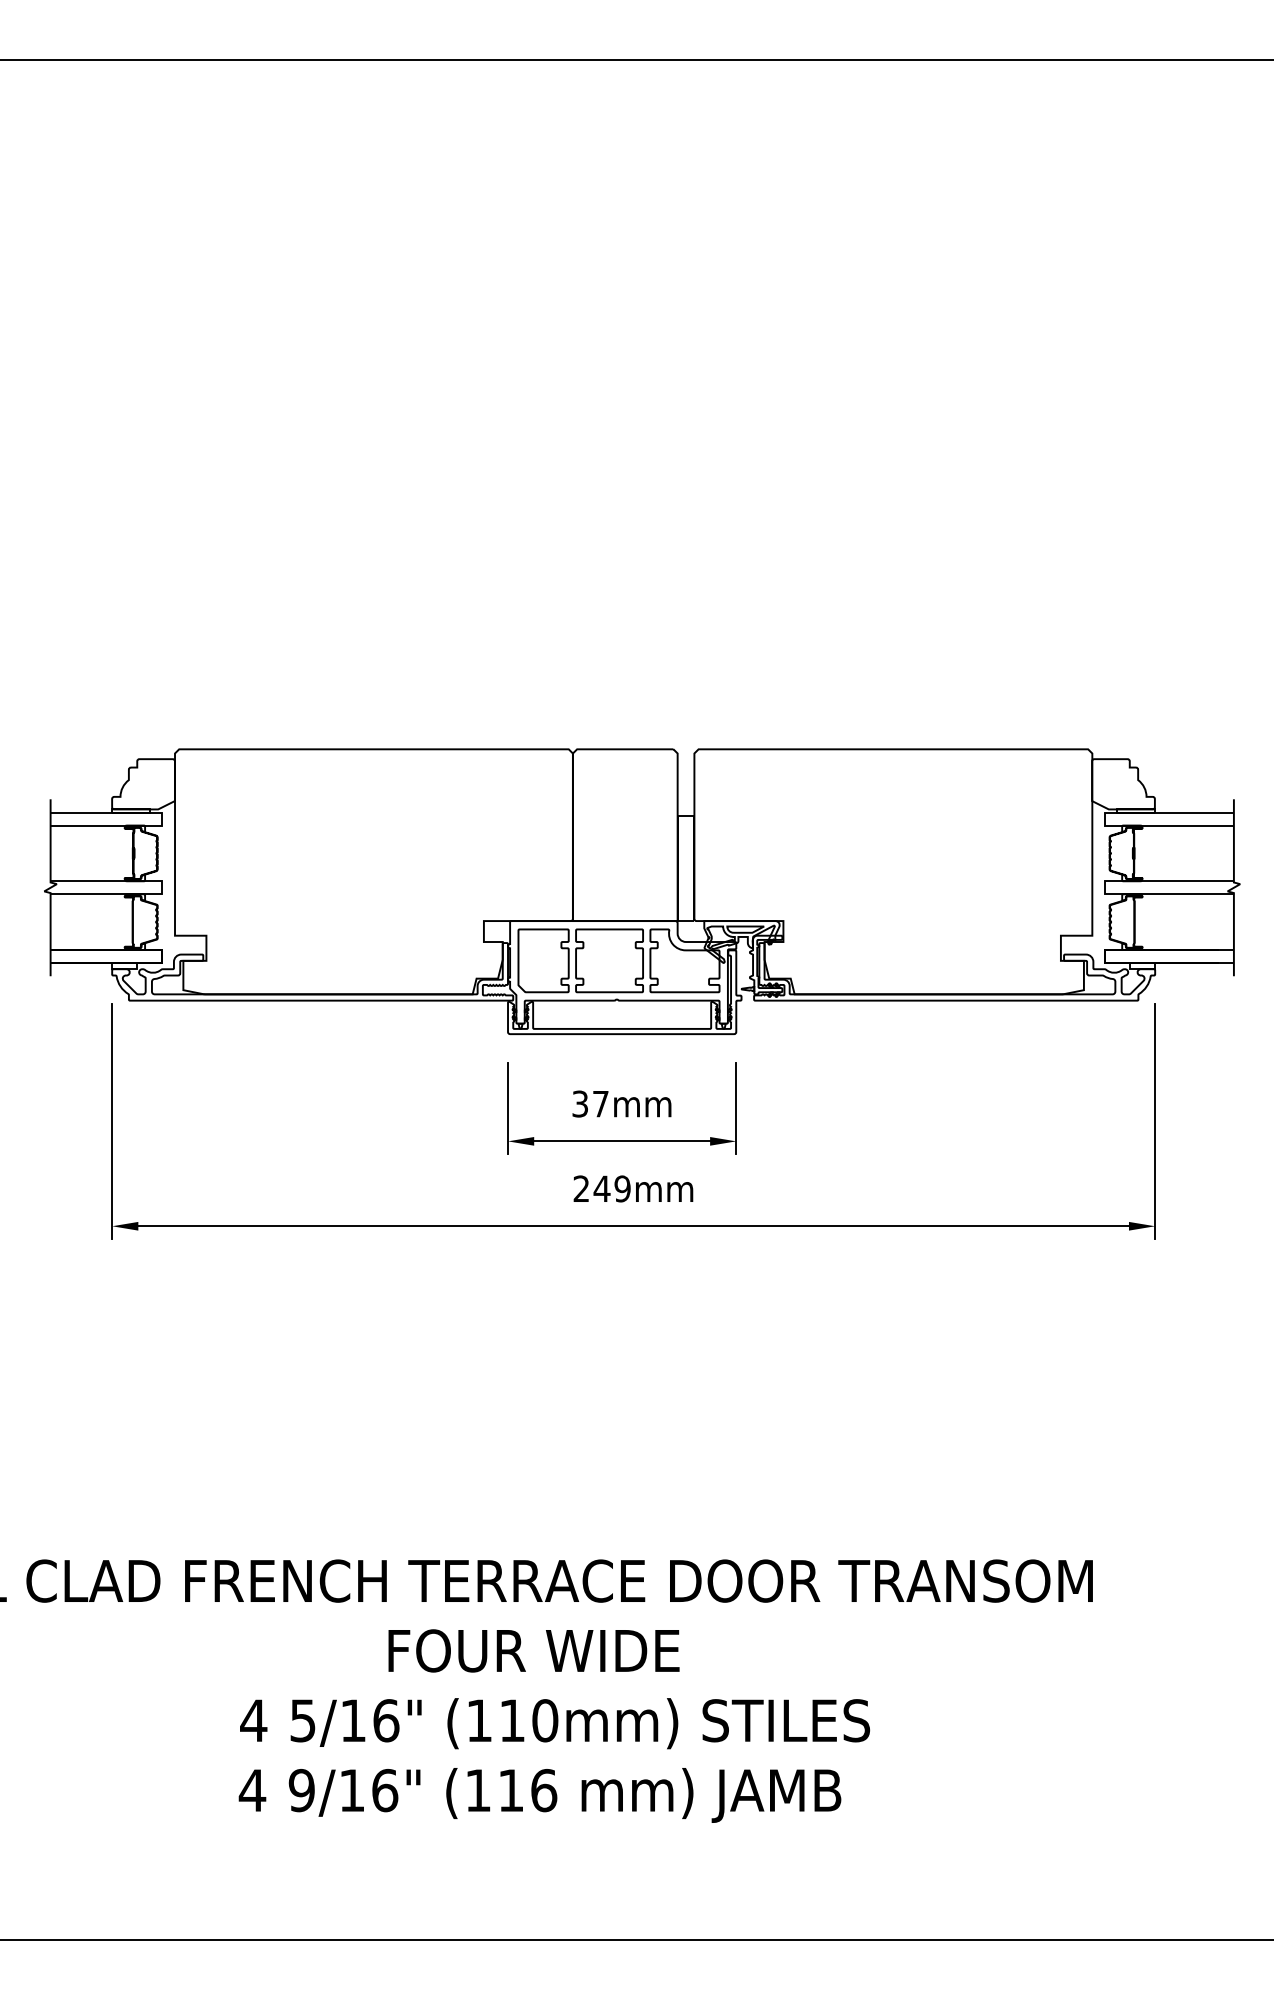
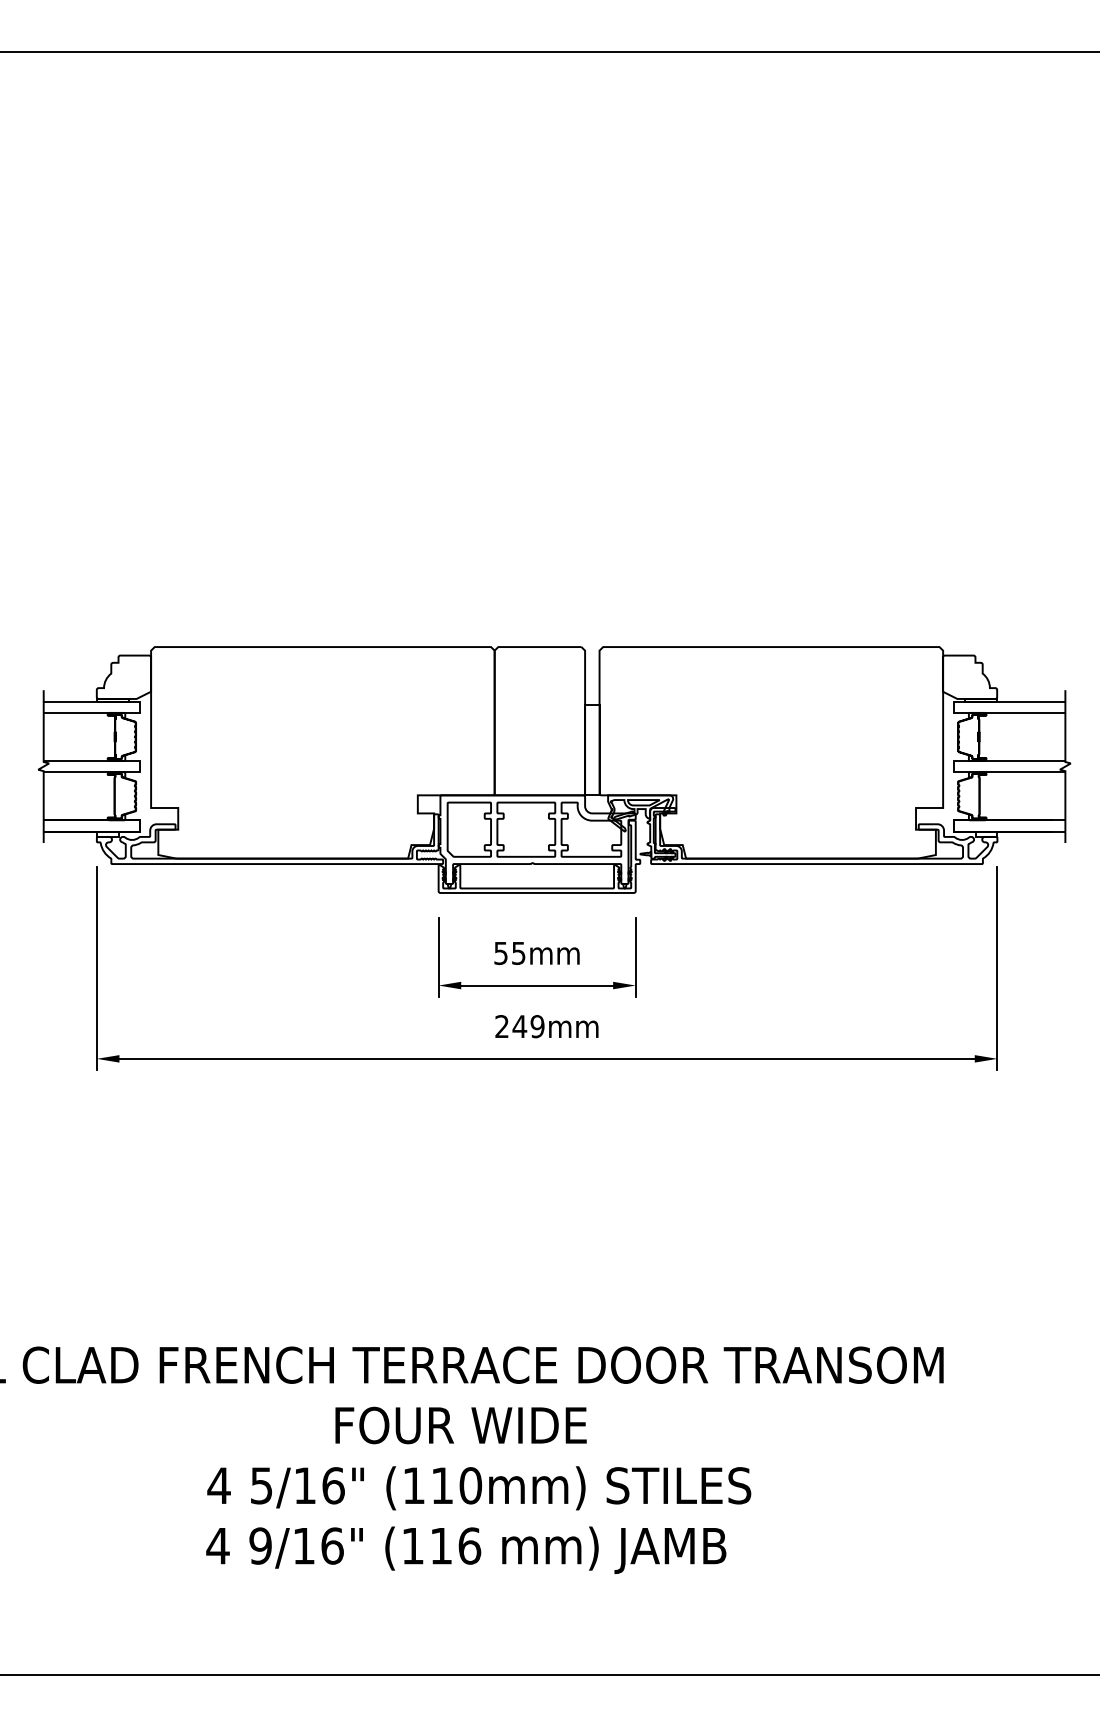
text: (590, 1103) -> (509, 952), 37mm -> 55mm

